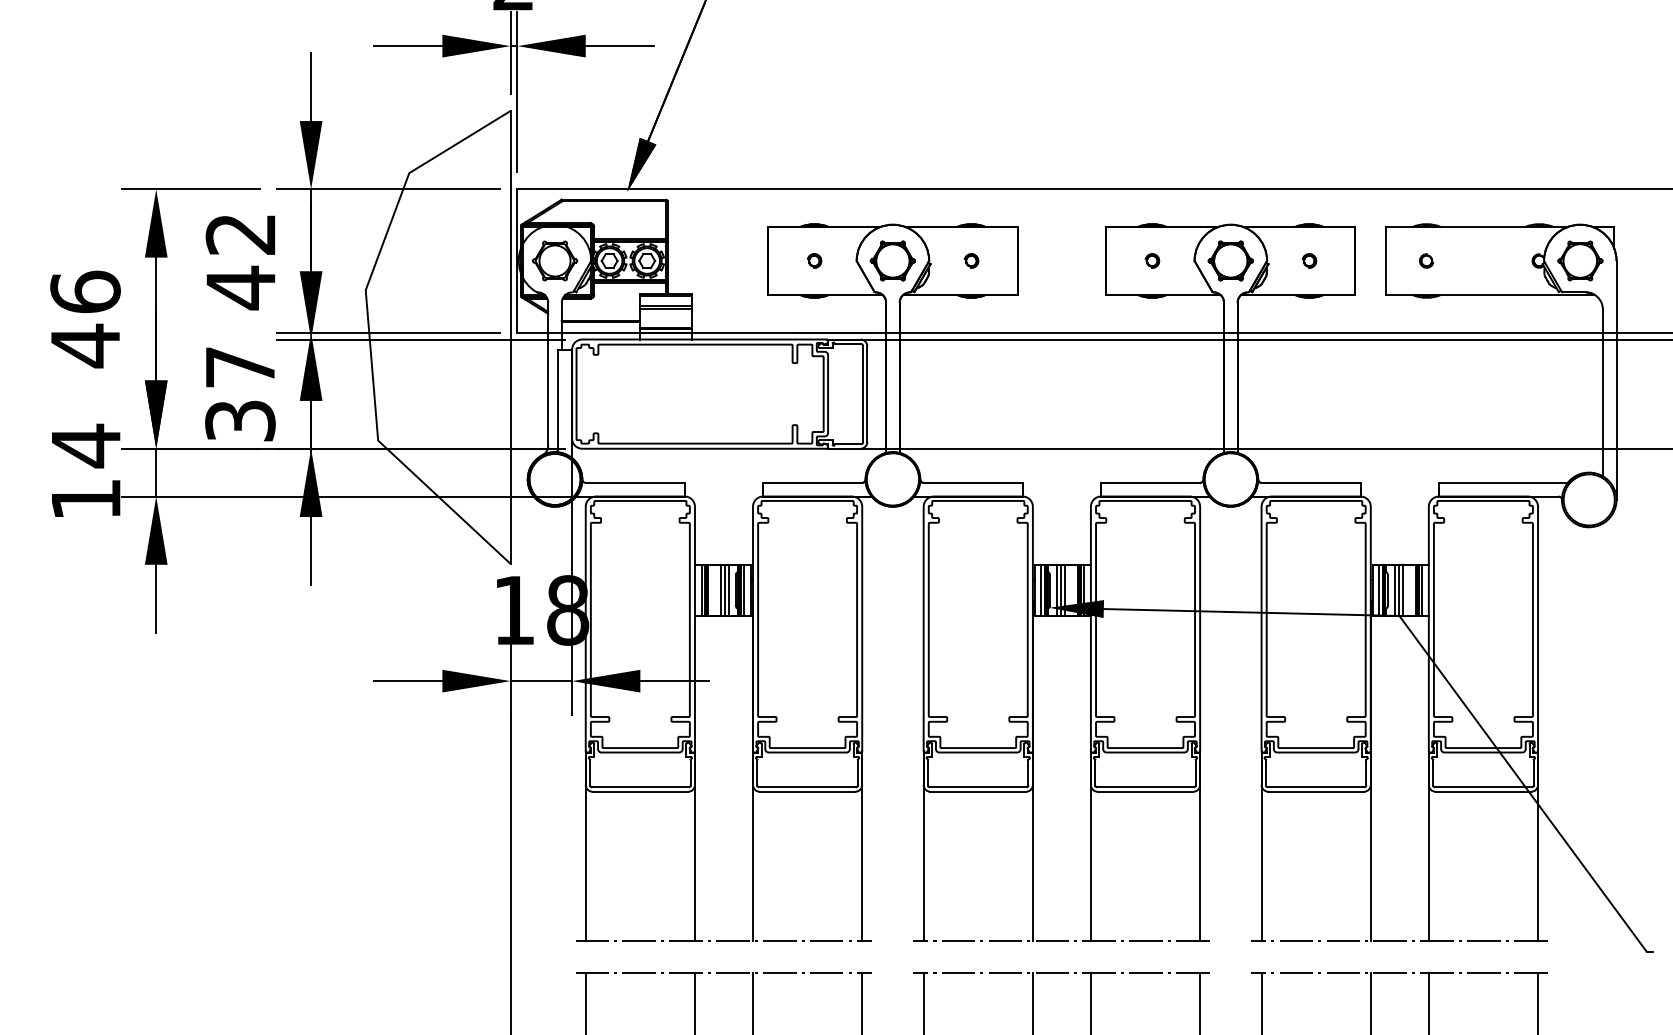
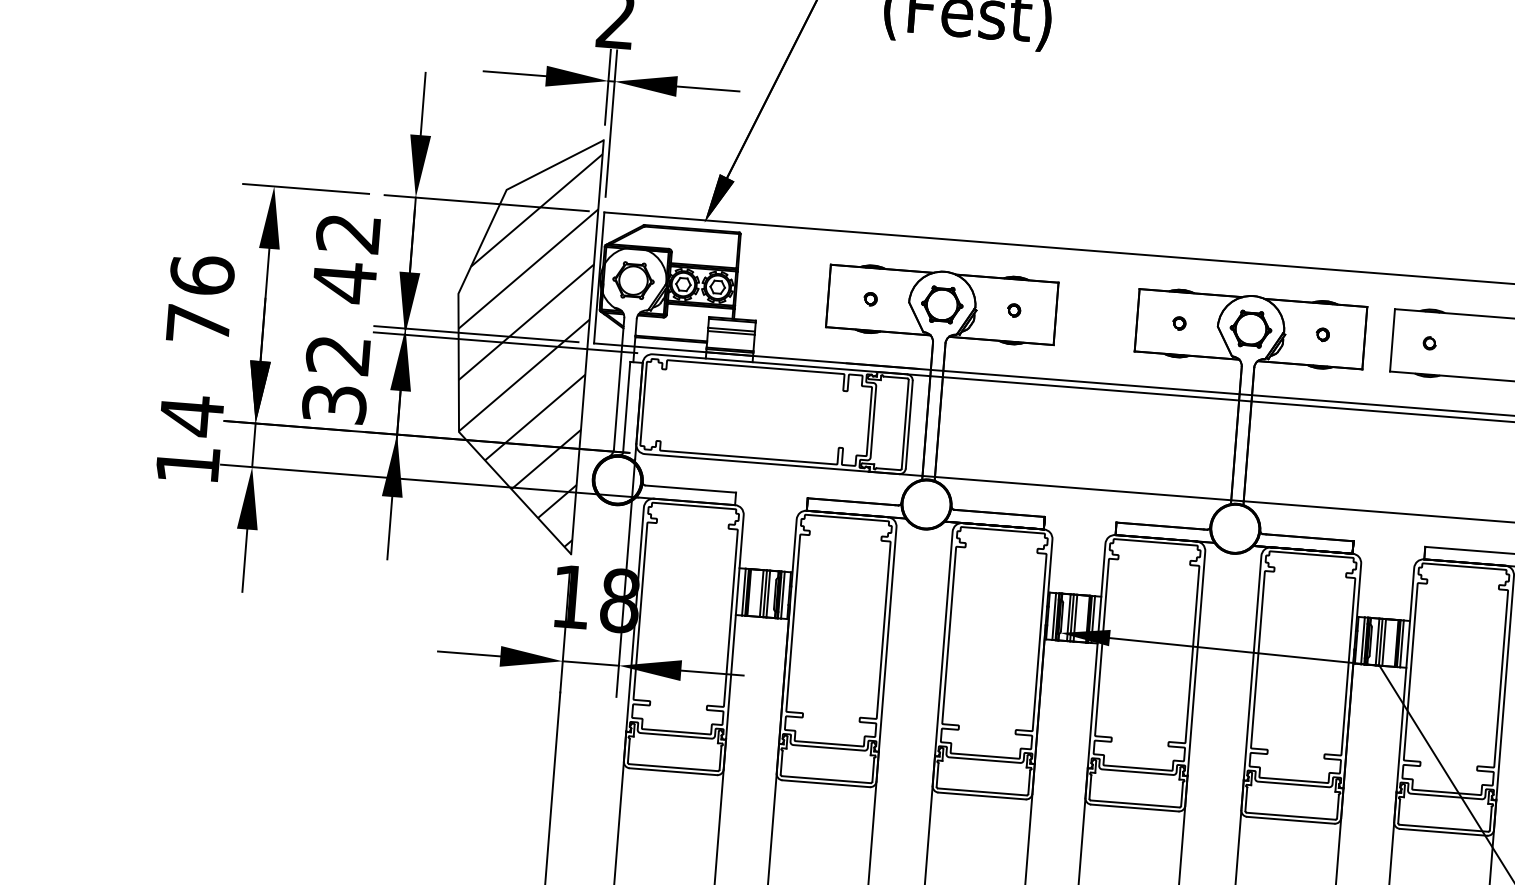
hatch: (439, 341) -> (522, 345), added
text: (85, 345) -> (198, 324), 46 -> 76
text: (239, 367) -> (337, 355), 37 -> 32

